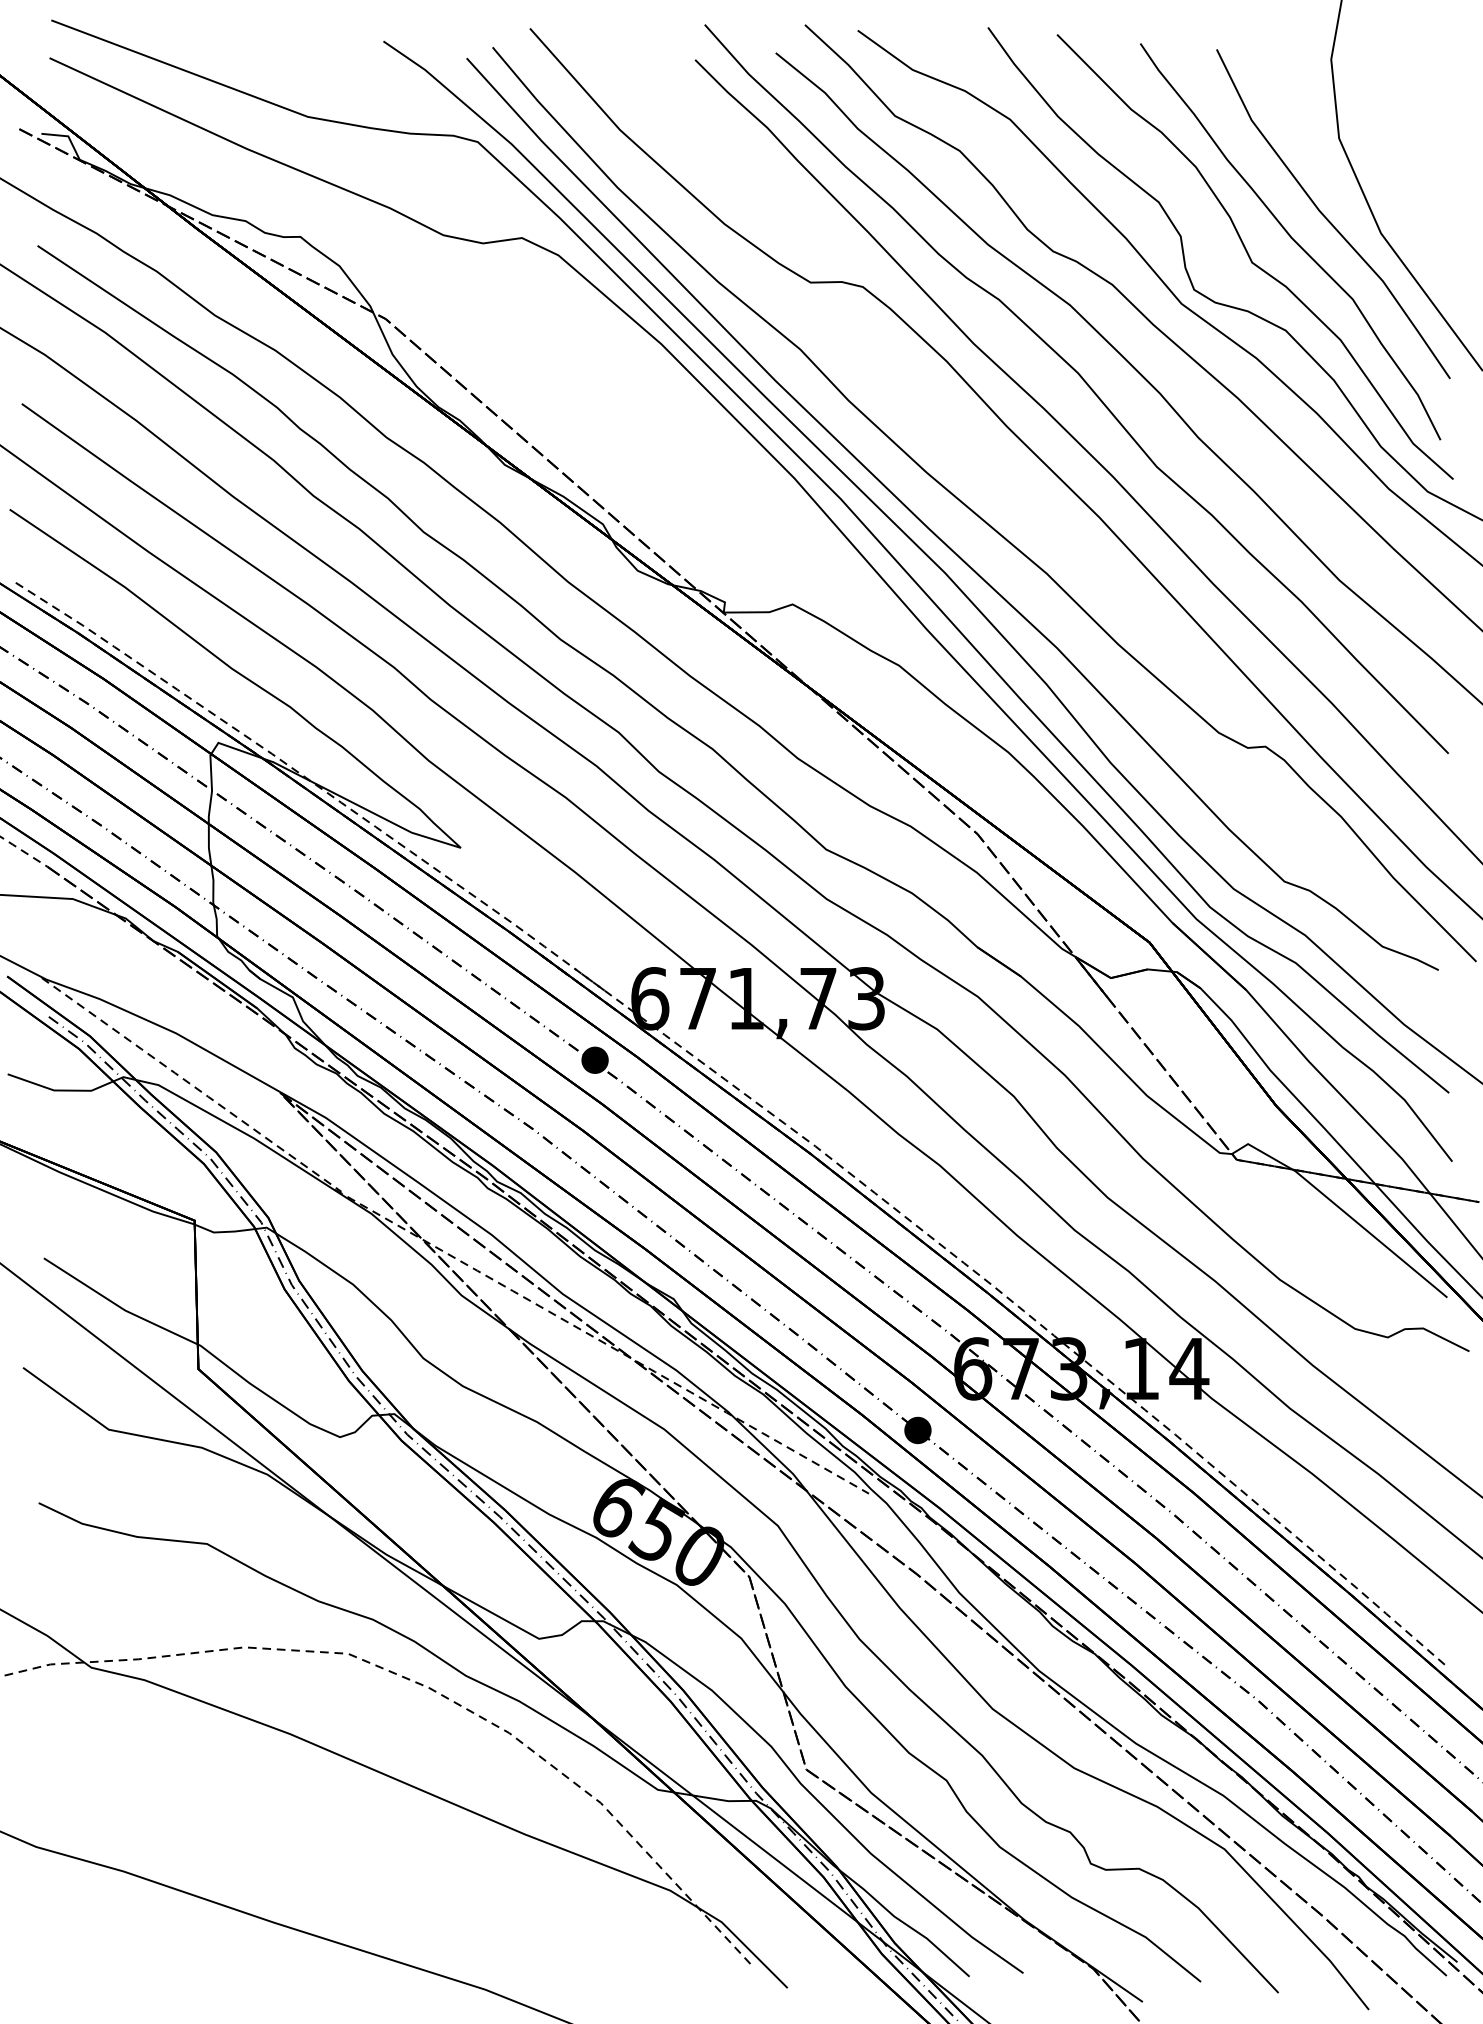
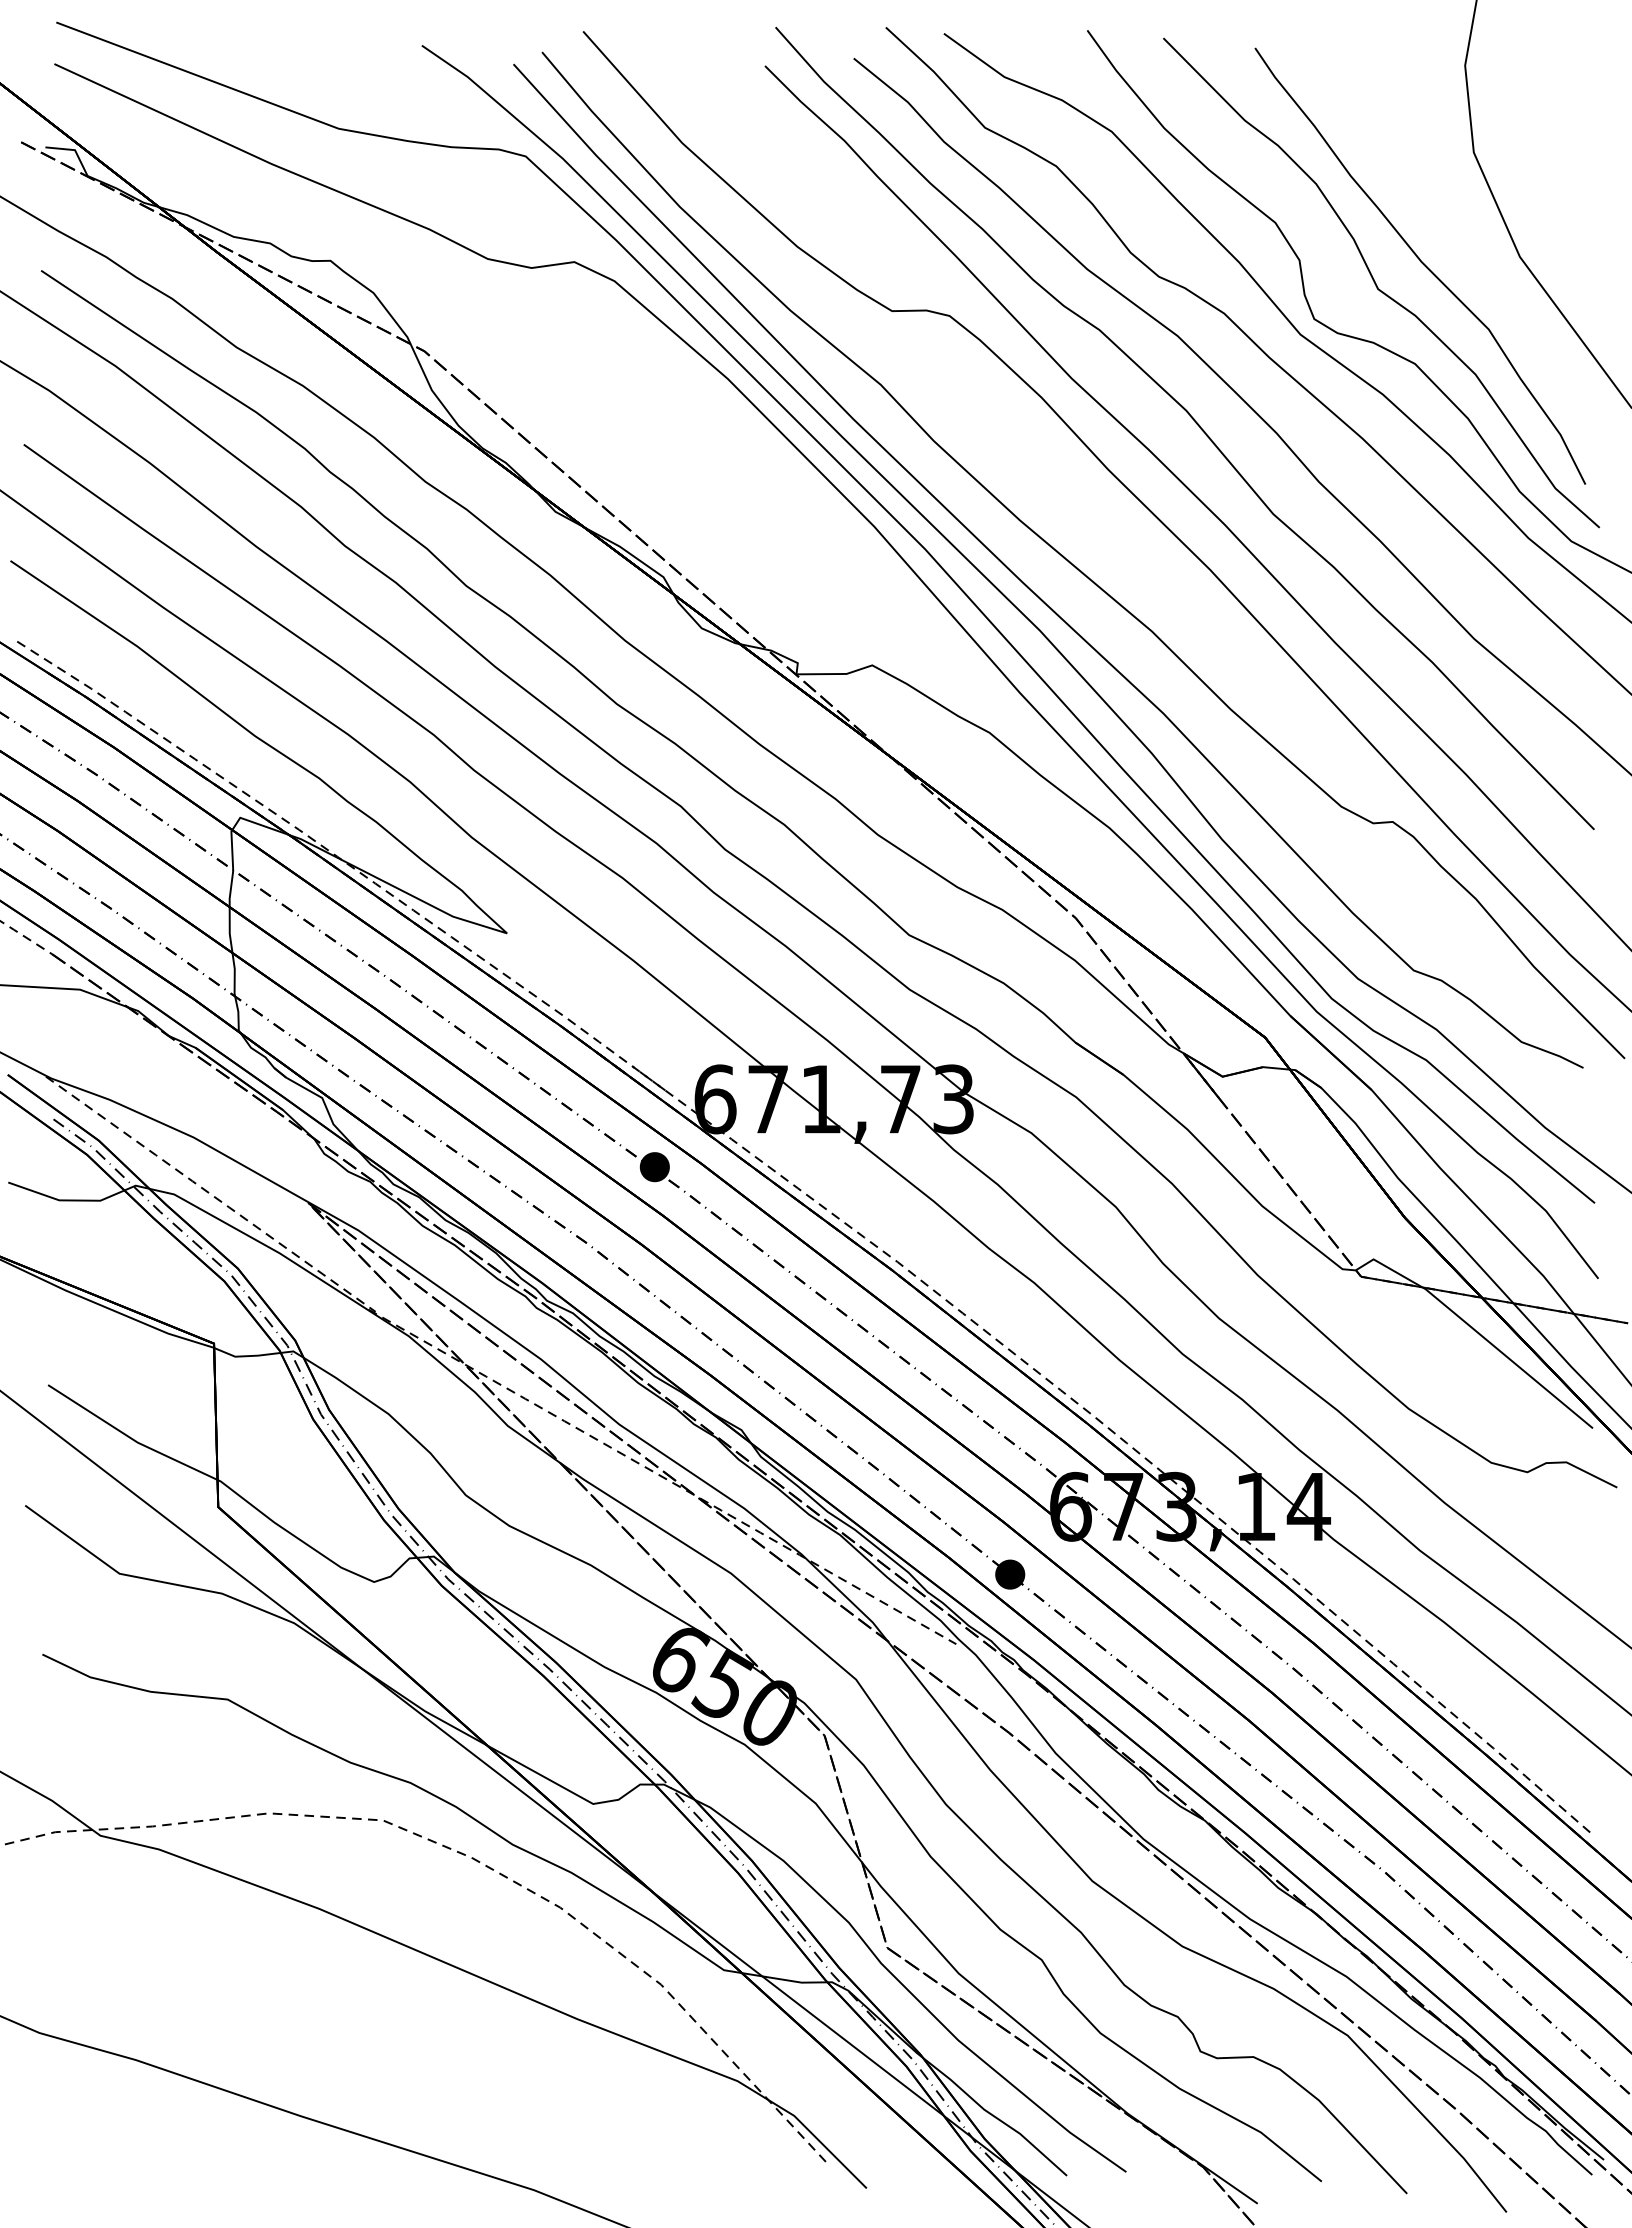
curve: (1327, 218) -> (1461, 240), removed

